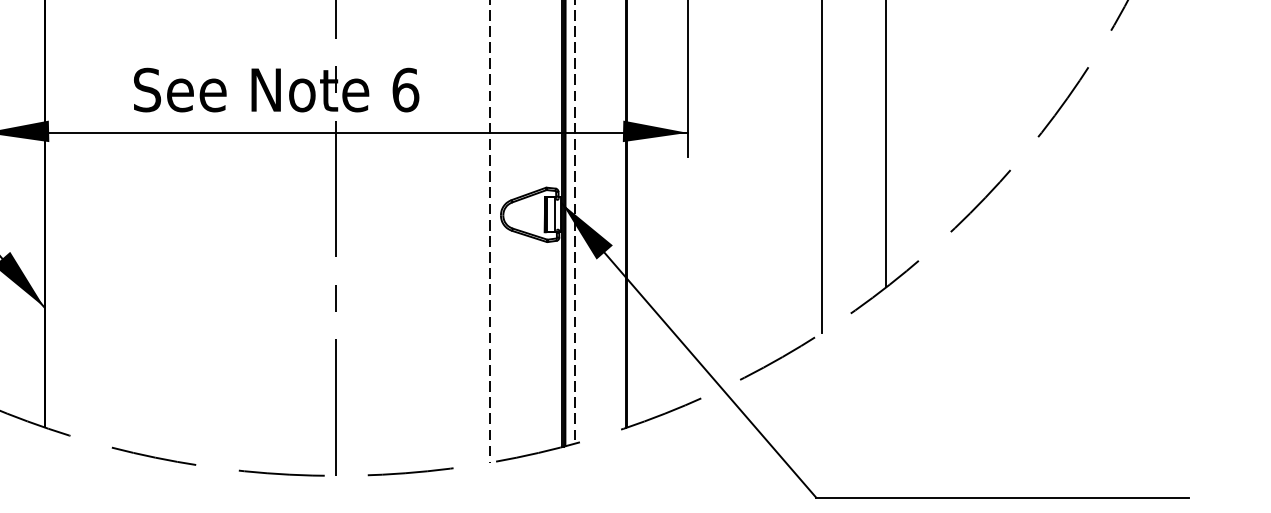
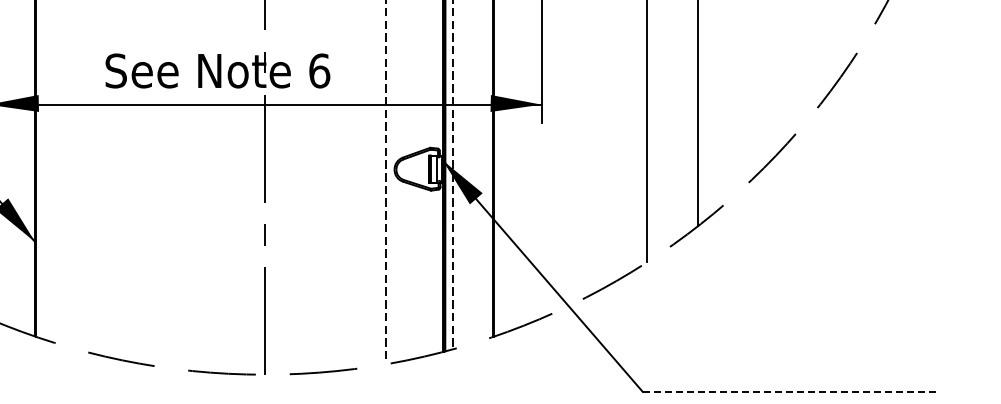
line: (1002, 497) -> (789, 391), solid -> dashed

